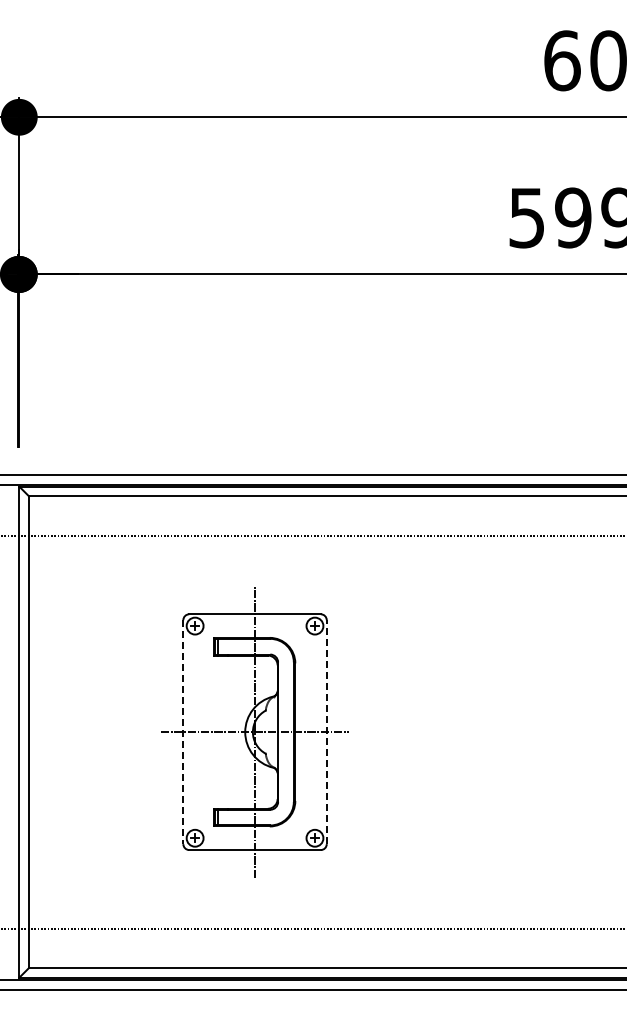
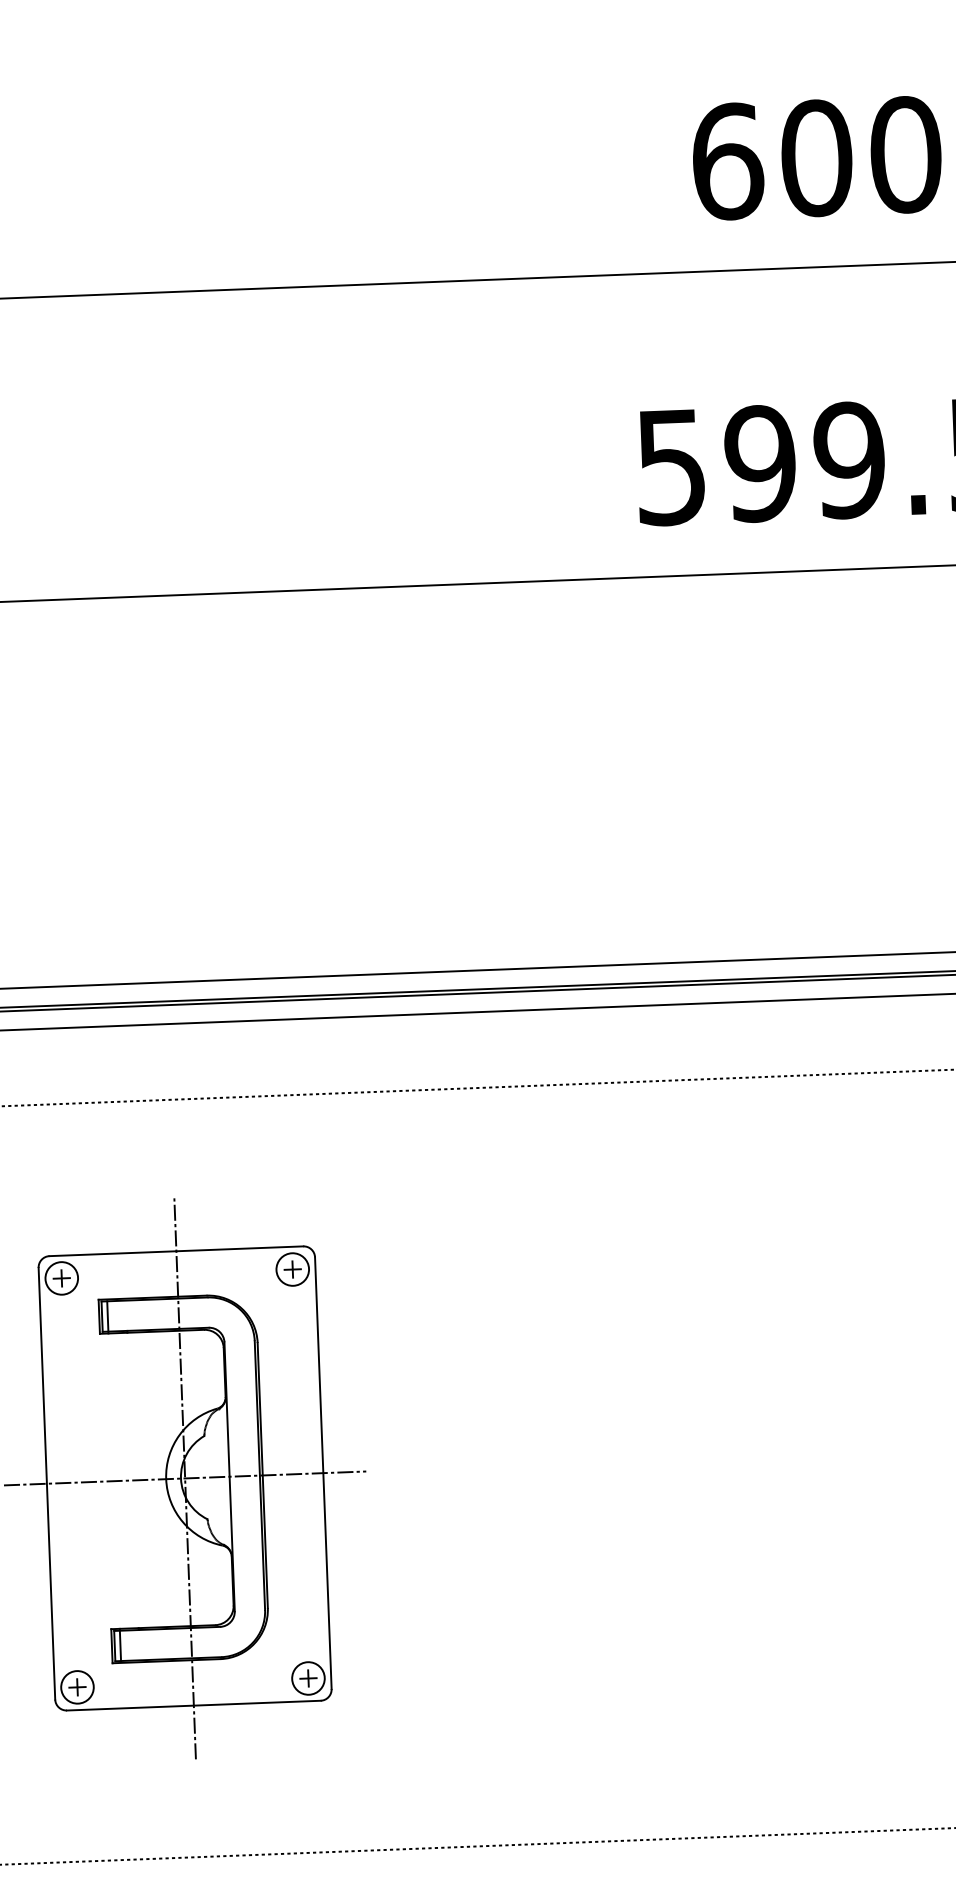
line: (183, 732) -> (47, 1484), dashed -> solid
line: (326, 732) -> (322, 1473), dashed -> solid

